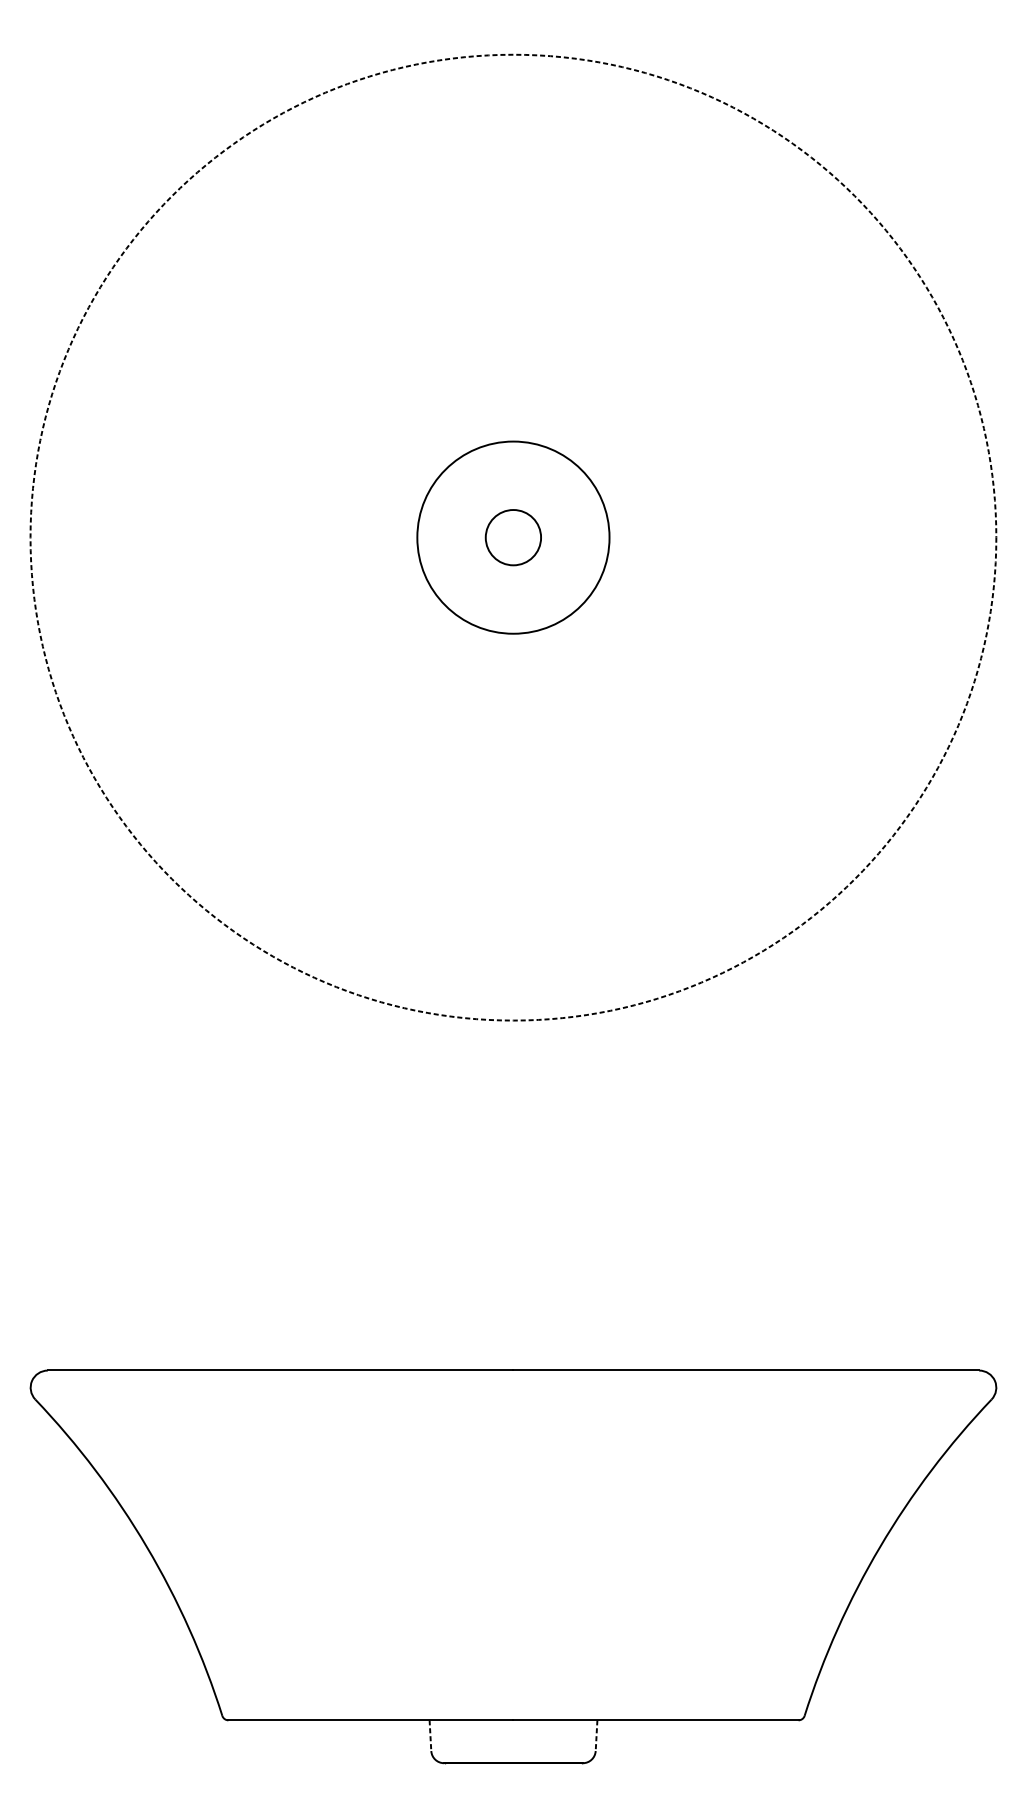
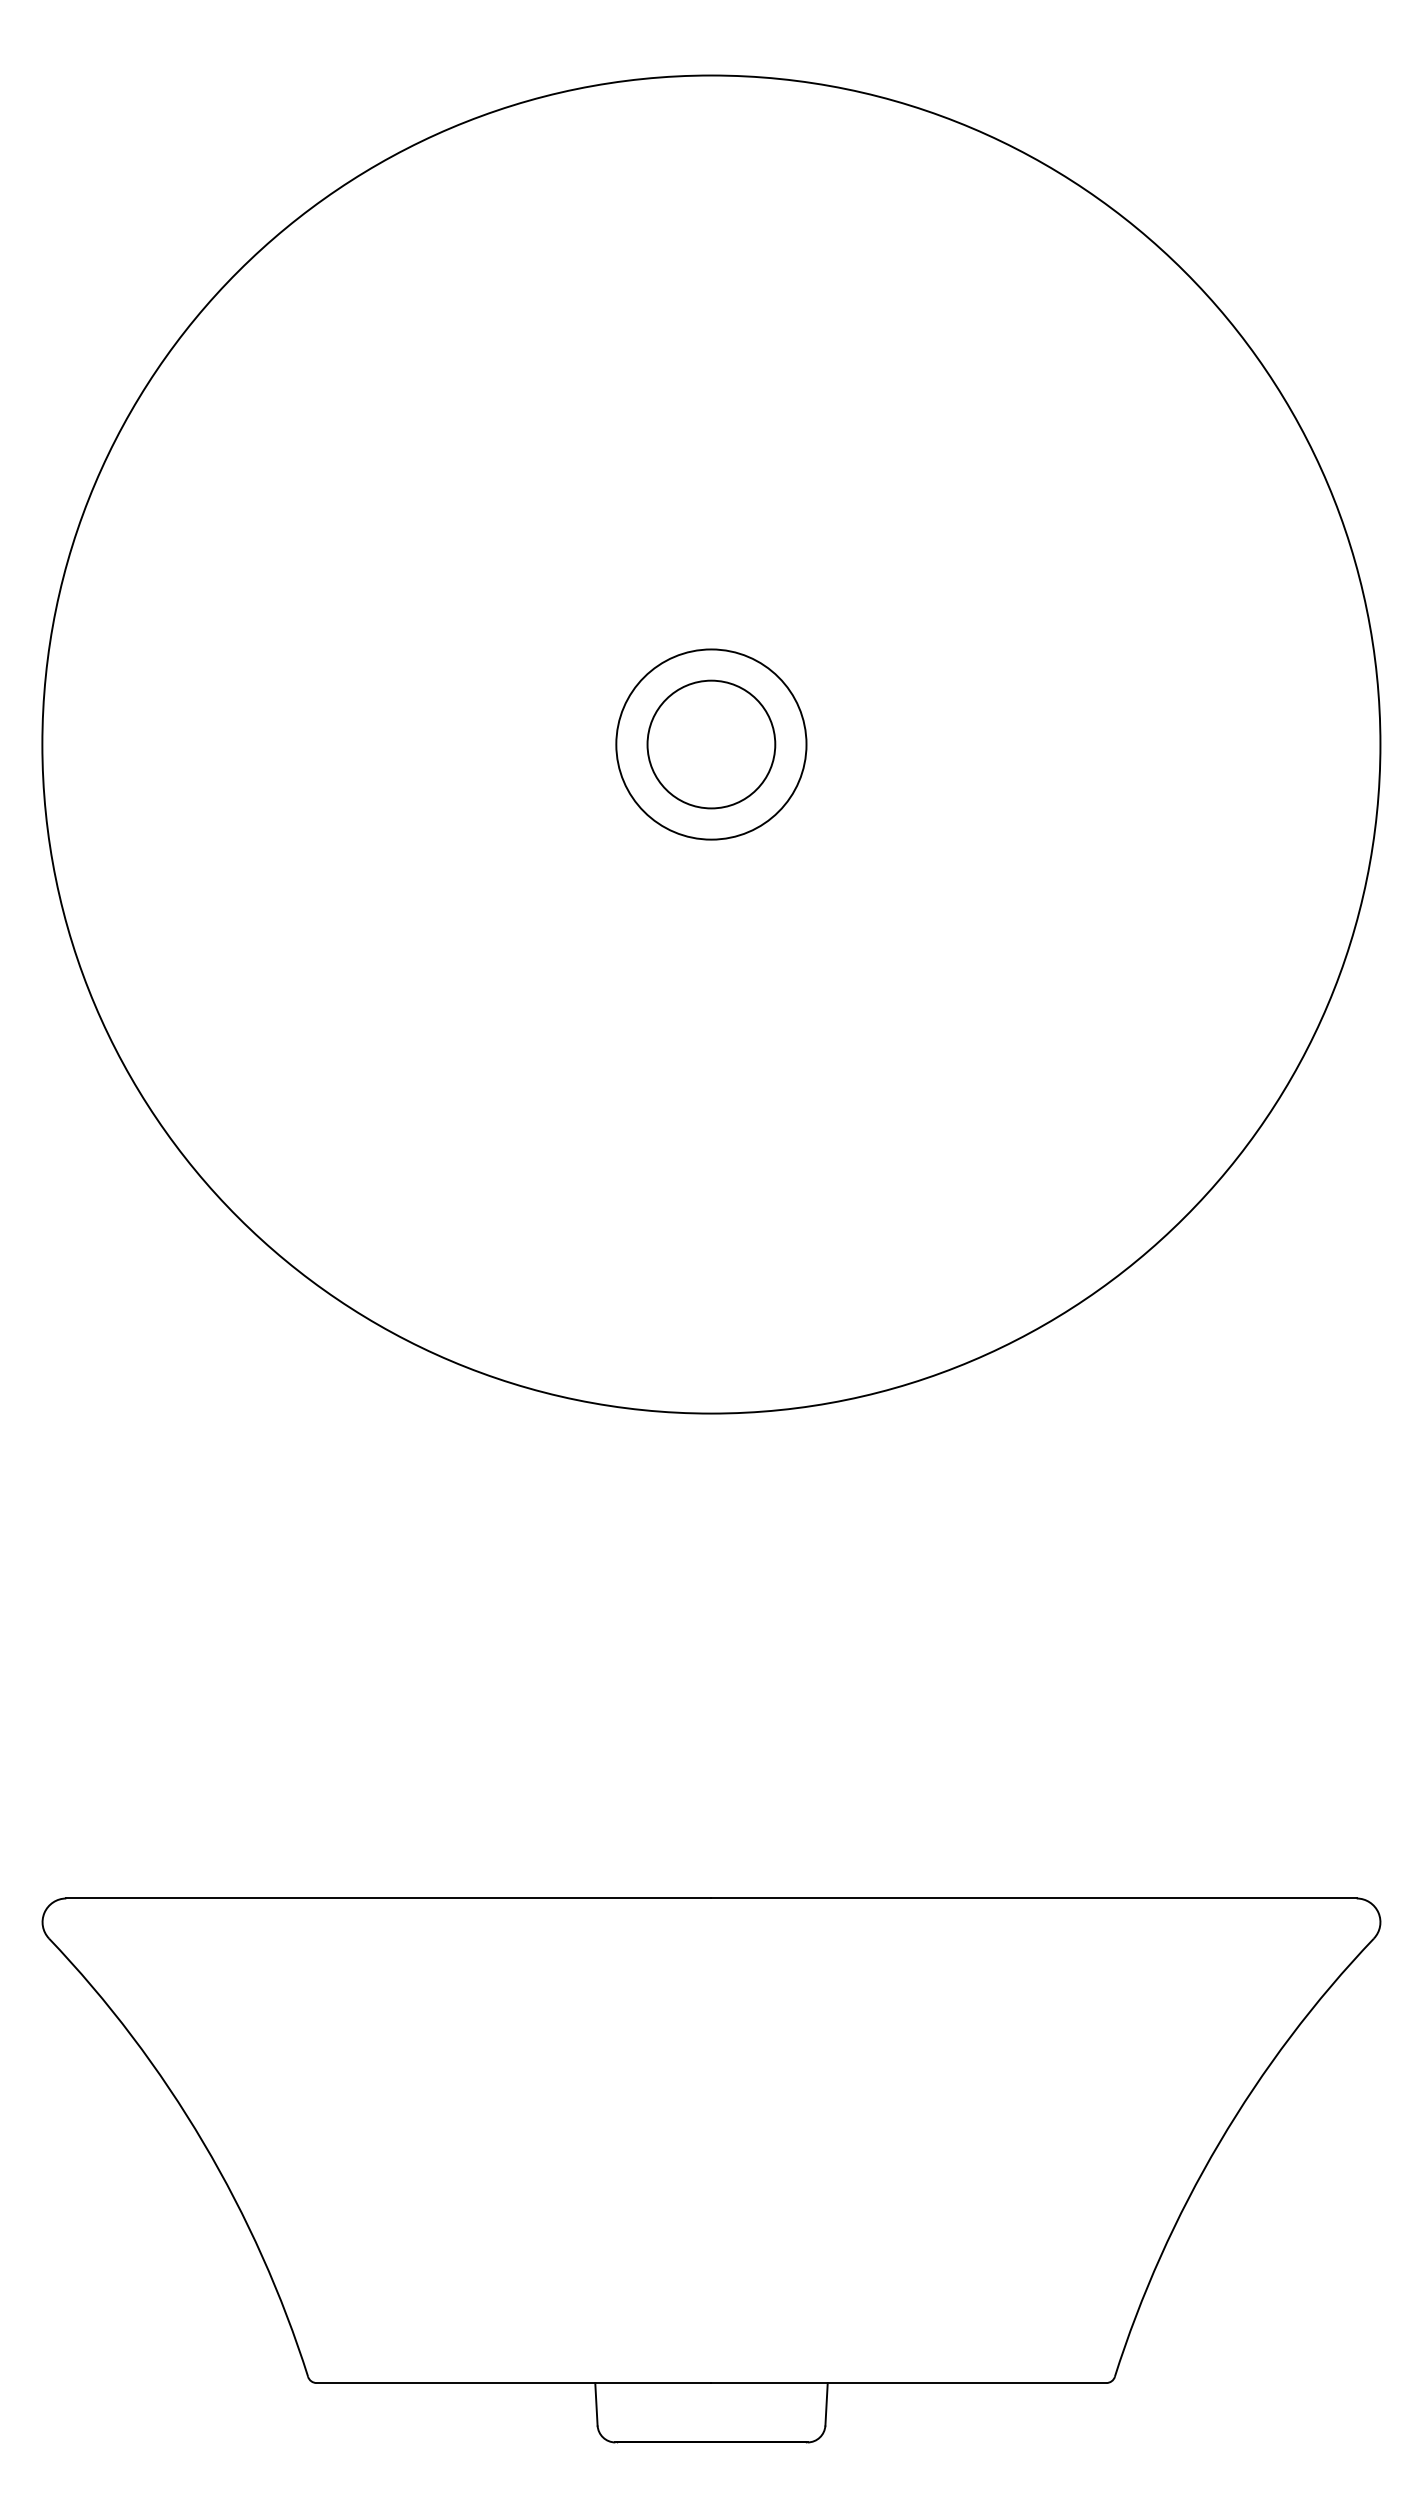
circle: (513, 537) -> (711, 744), dashed -> solid
circle: (513, 537) -> (711, 744), size x0.71
circle: (513, 537) -> (711, 744), size x1.67
line: (430, 1735) -> (596, 2404), dashed -> solid
line: (596, 1735) -> (826, 2404), dashed -> solid

